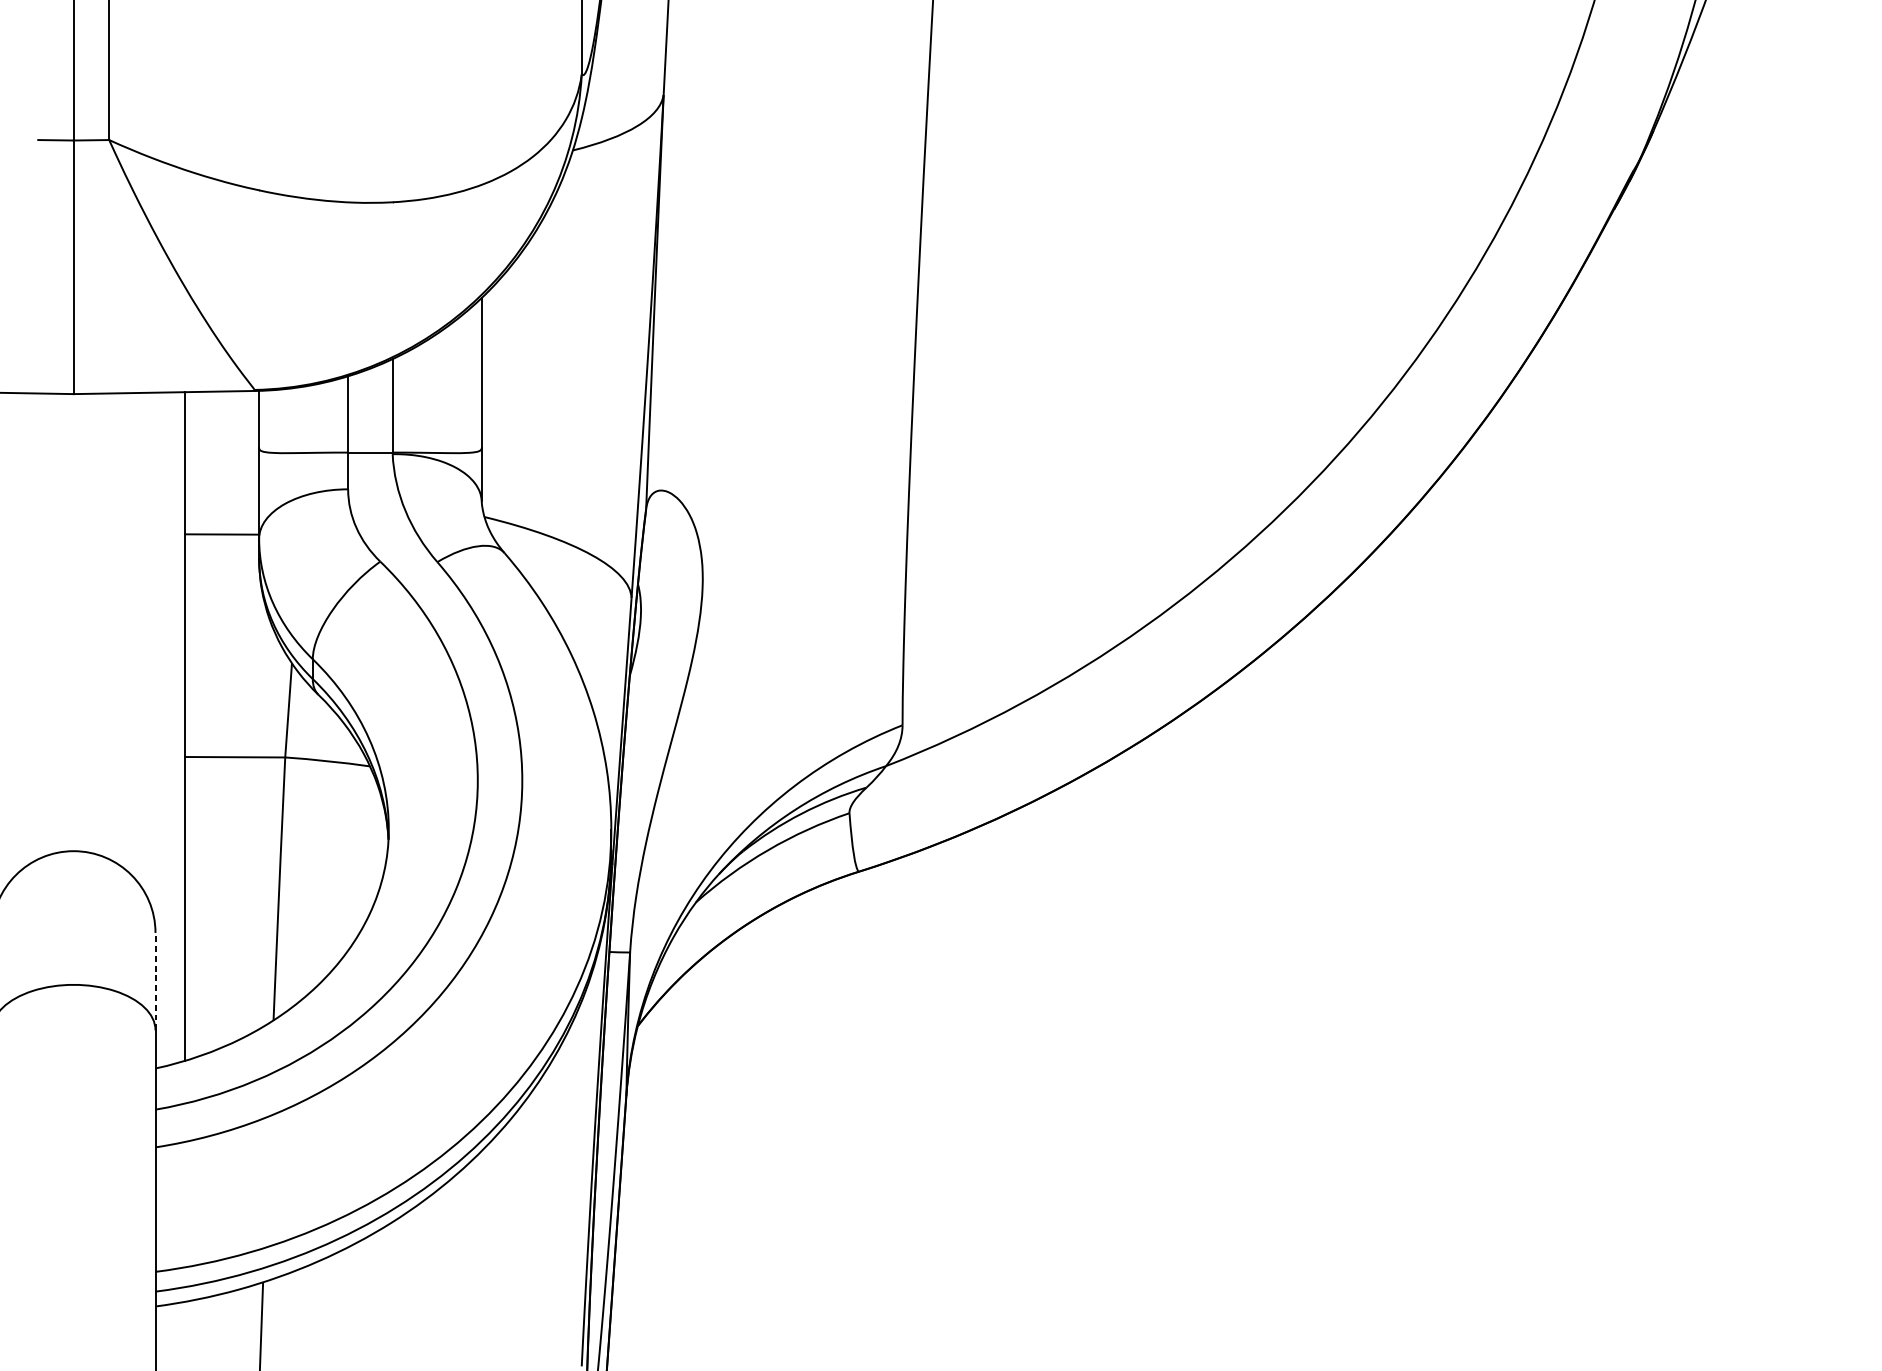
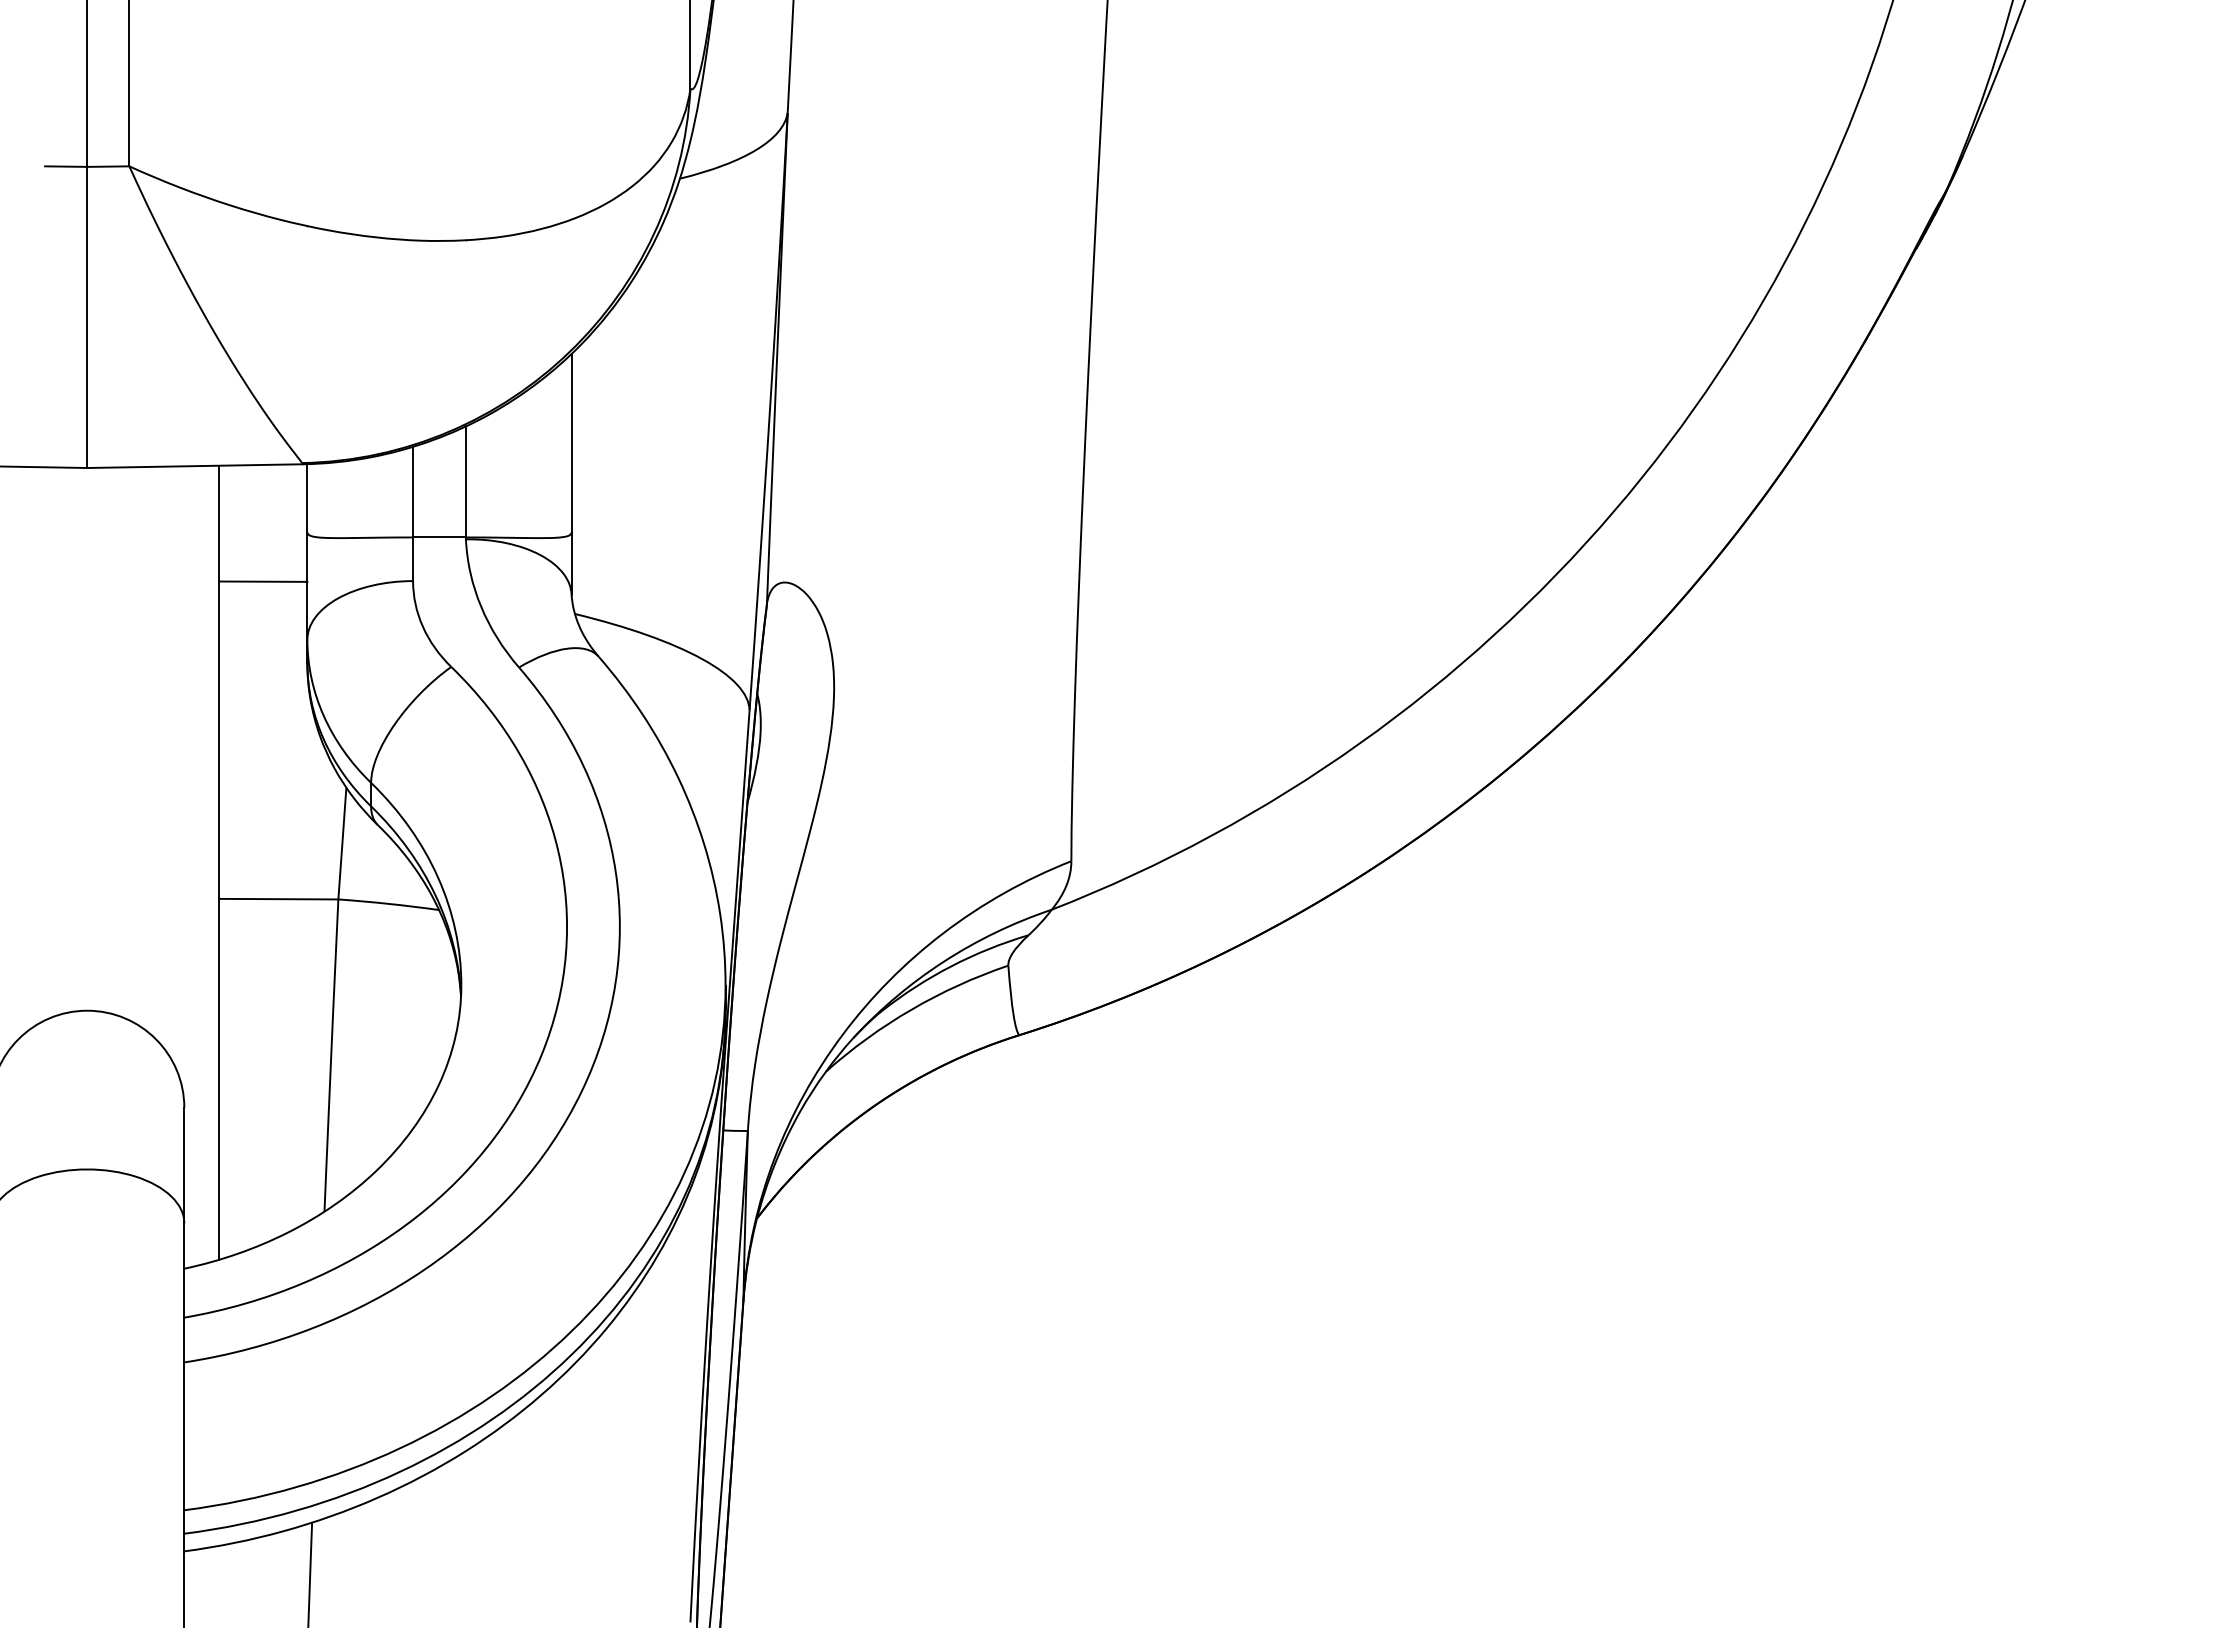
line: (222, 534) -> (263, 581), moved
line: (155, 981) -> (184, 1165), dashed -> solid

